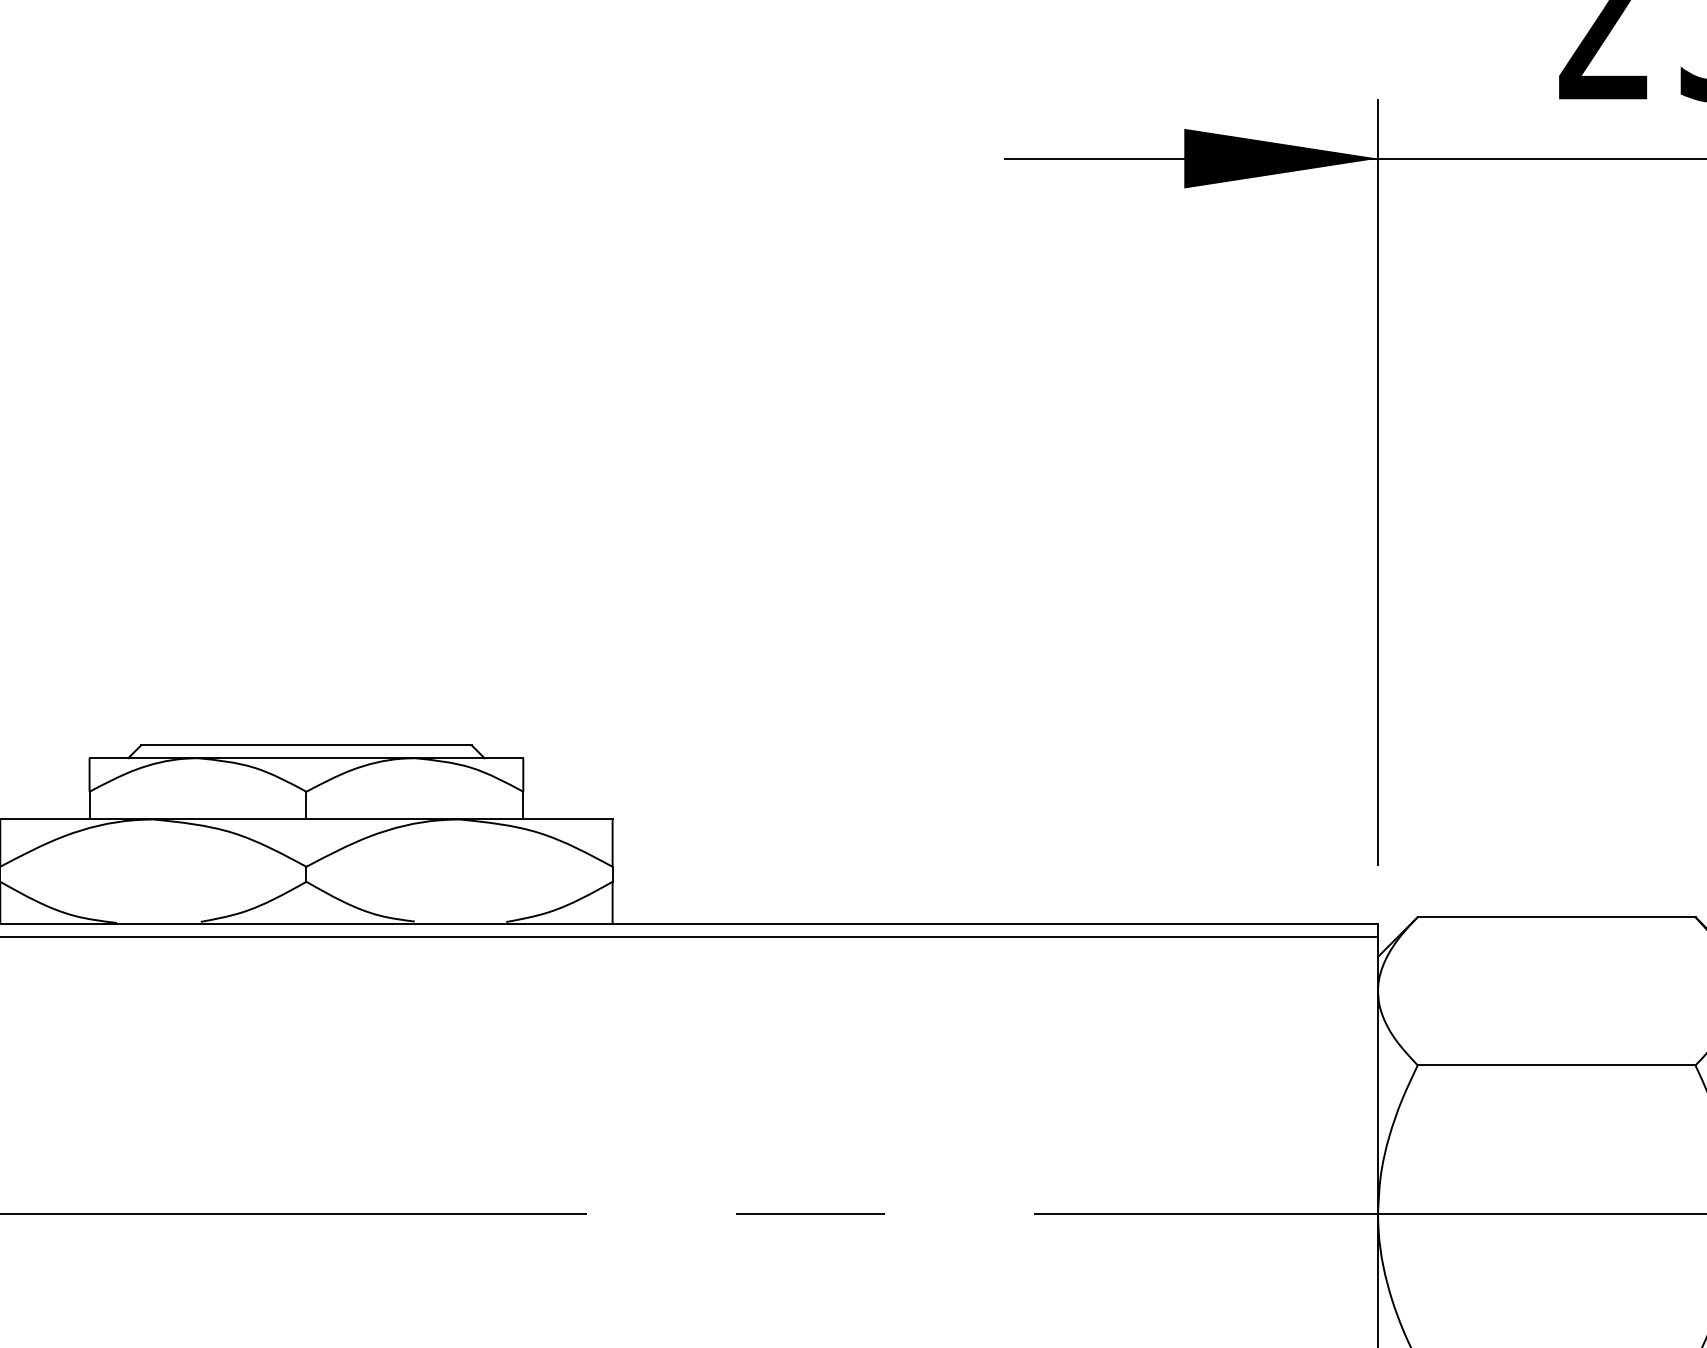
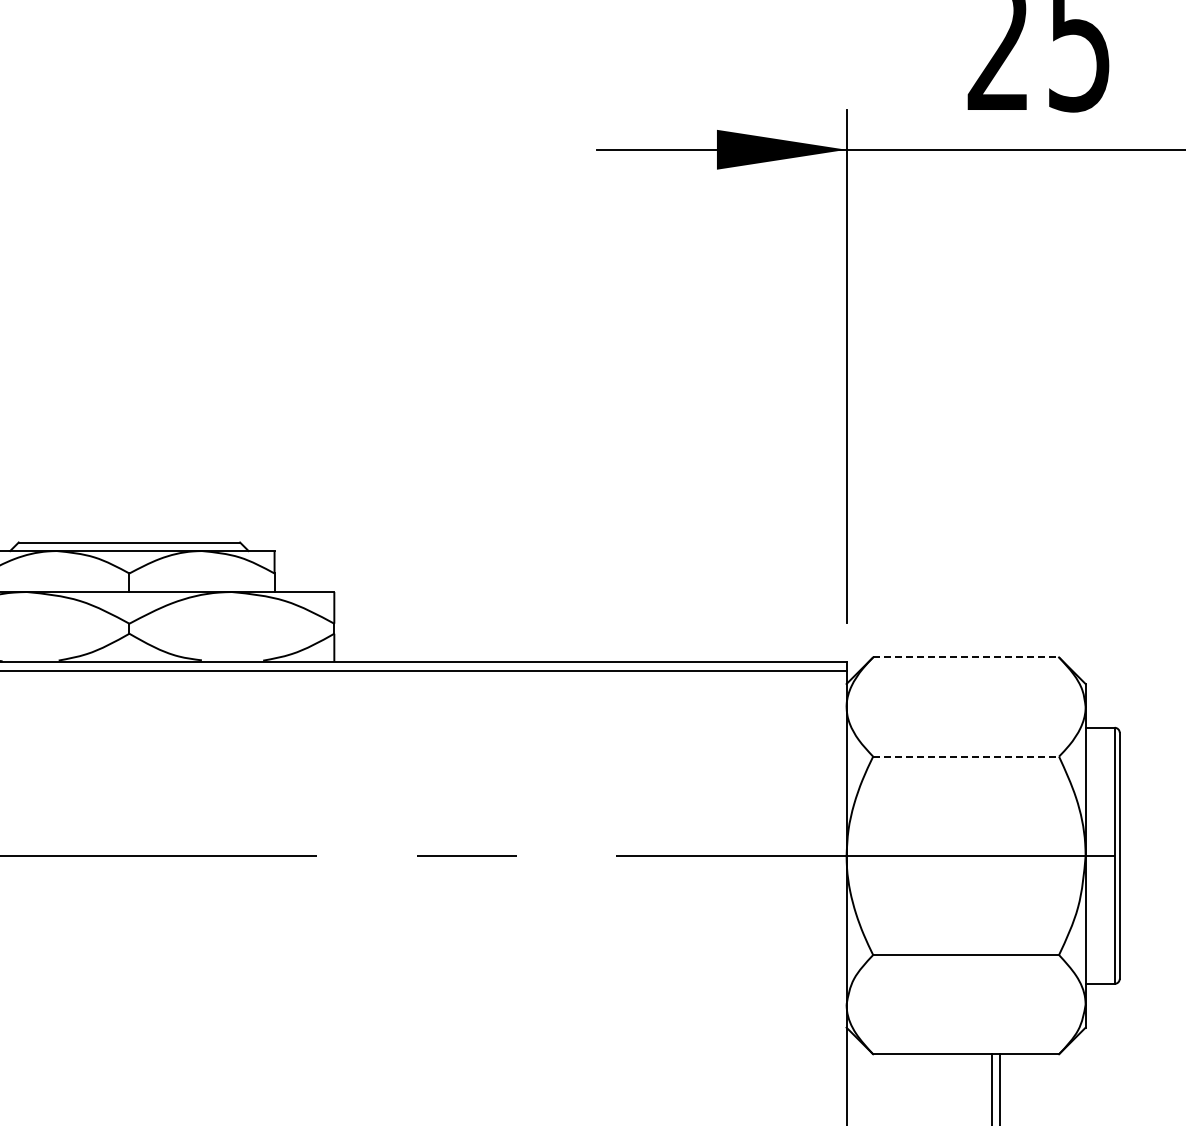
line: (1557, 917) -> (966, 657), solid -> dashed
line: (1557, 1065) -> (966, 756), solid -> dashed

